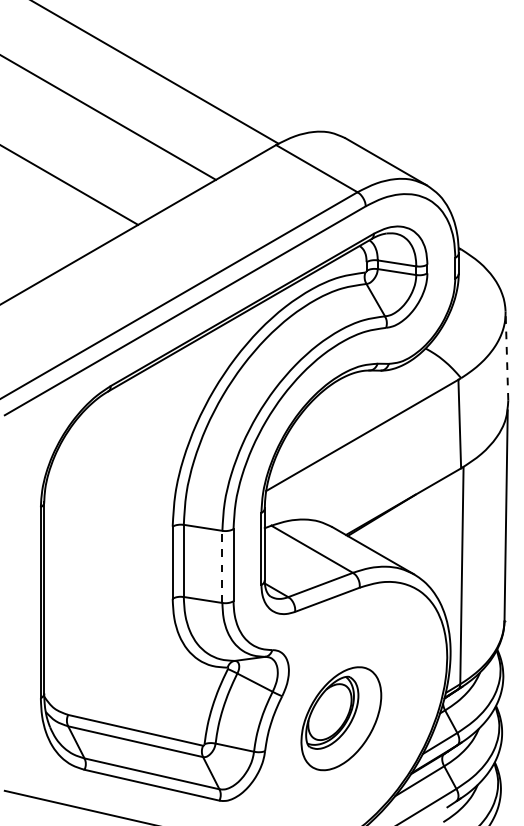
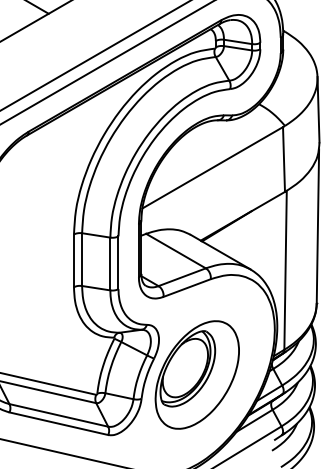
line: (506, 356) -> (318, 110), dashed -> solid
line: (222, 566) -> (110, 263), dashed -> solid
part: (341, 718) -> (197, 374), size x1.43

